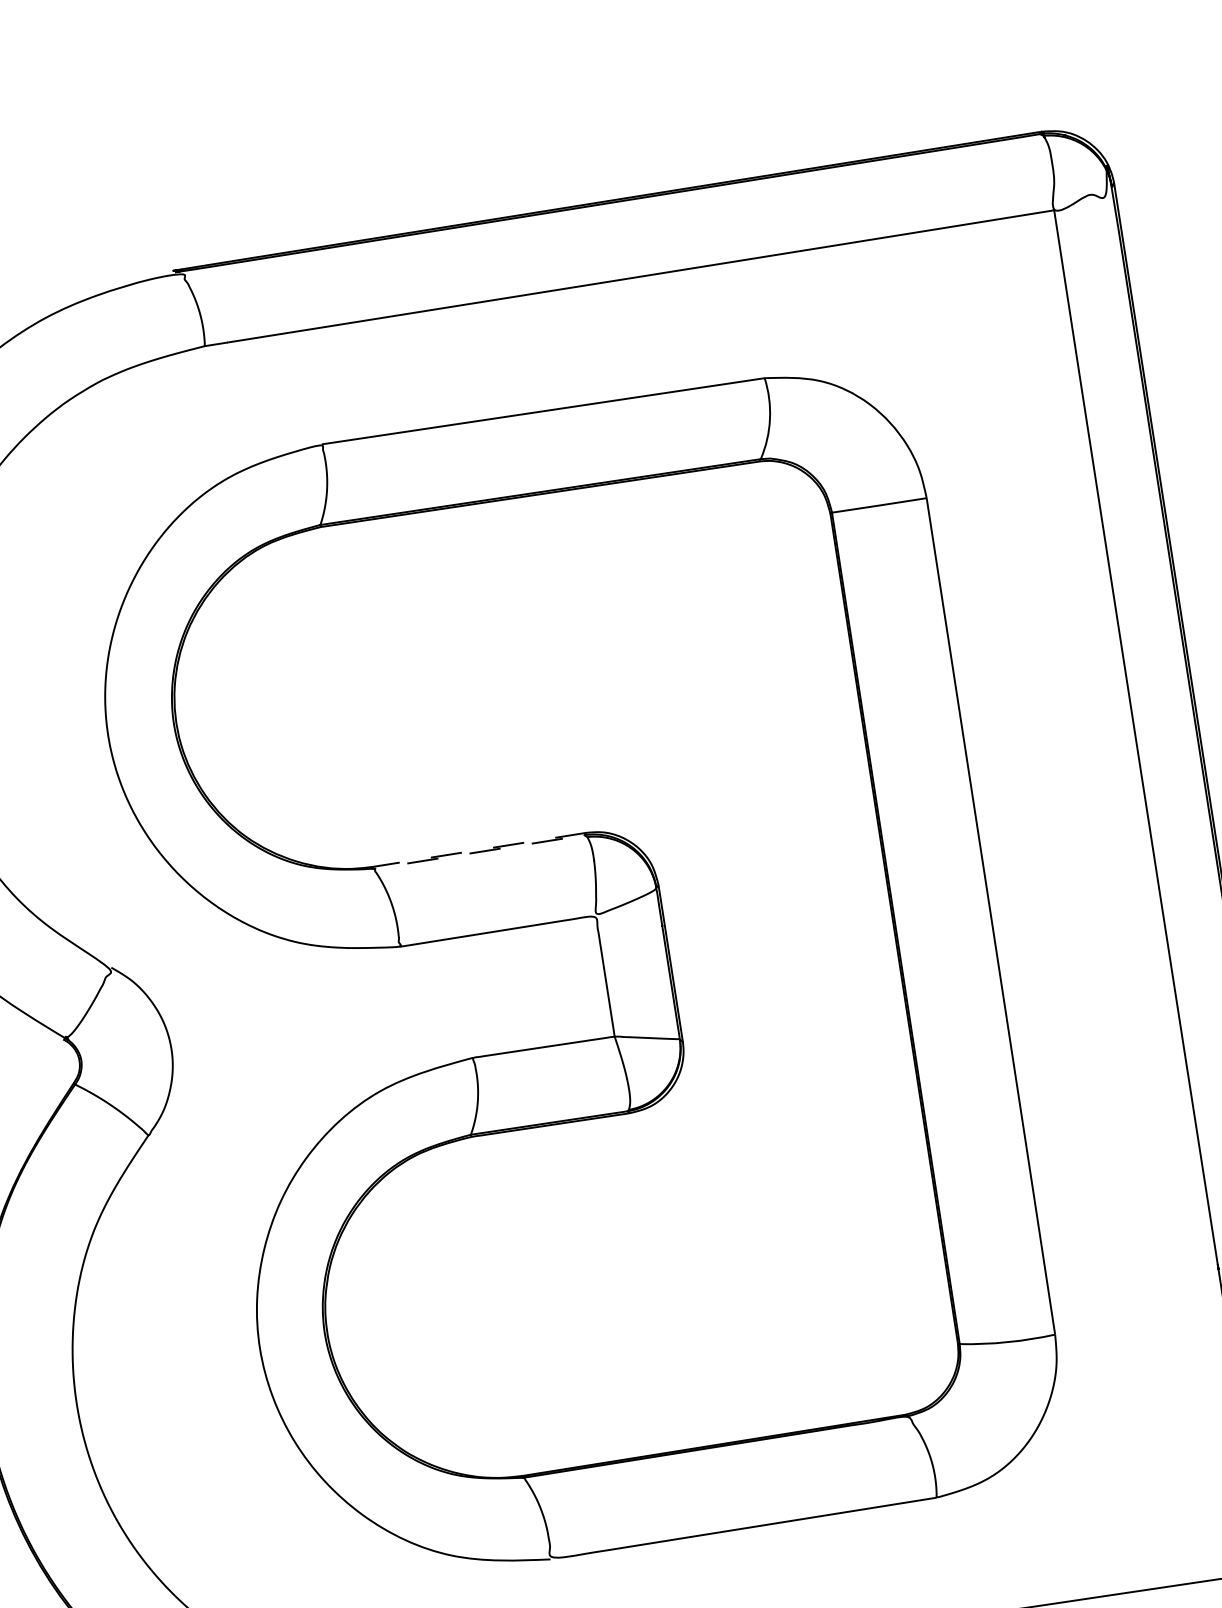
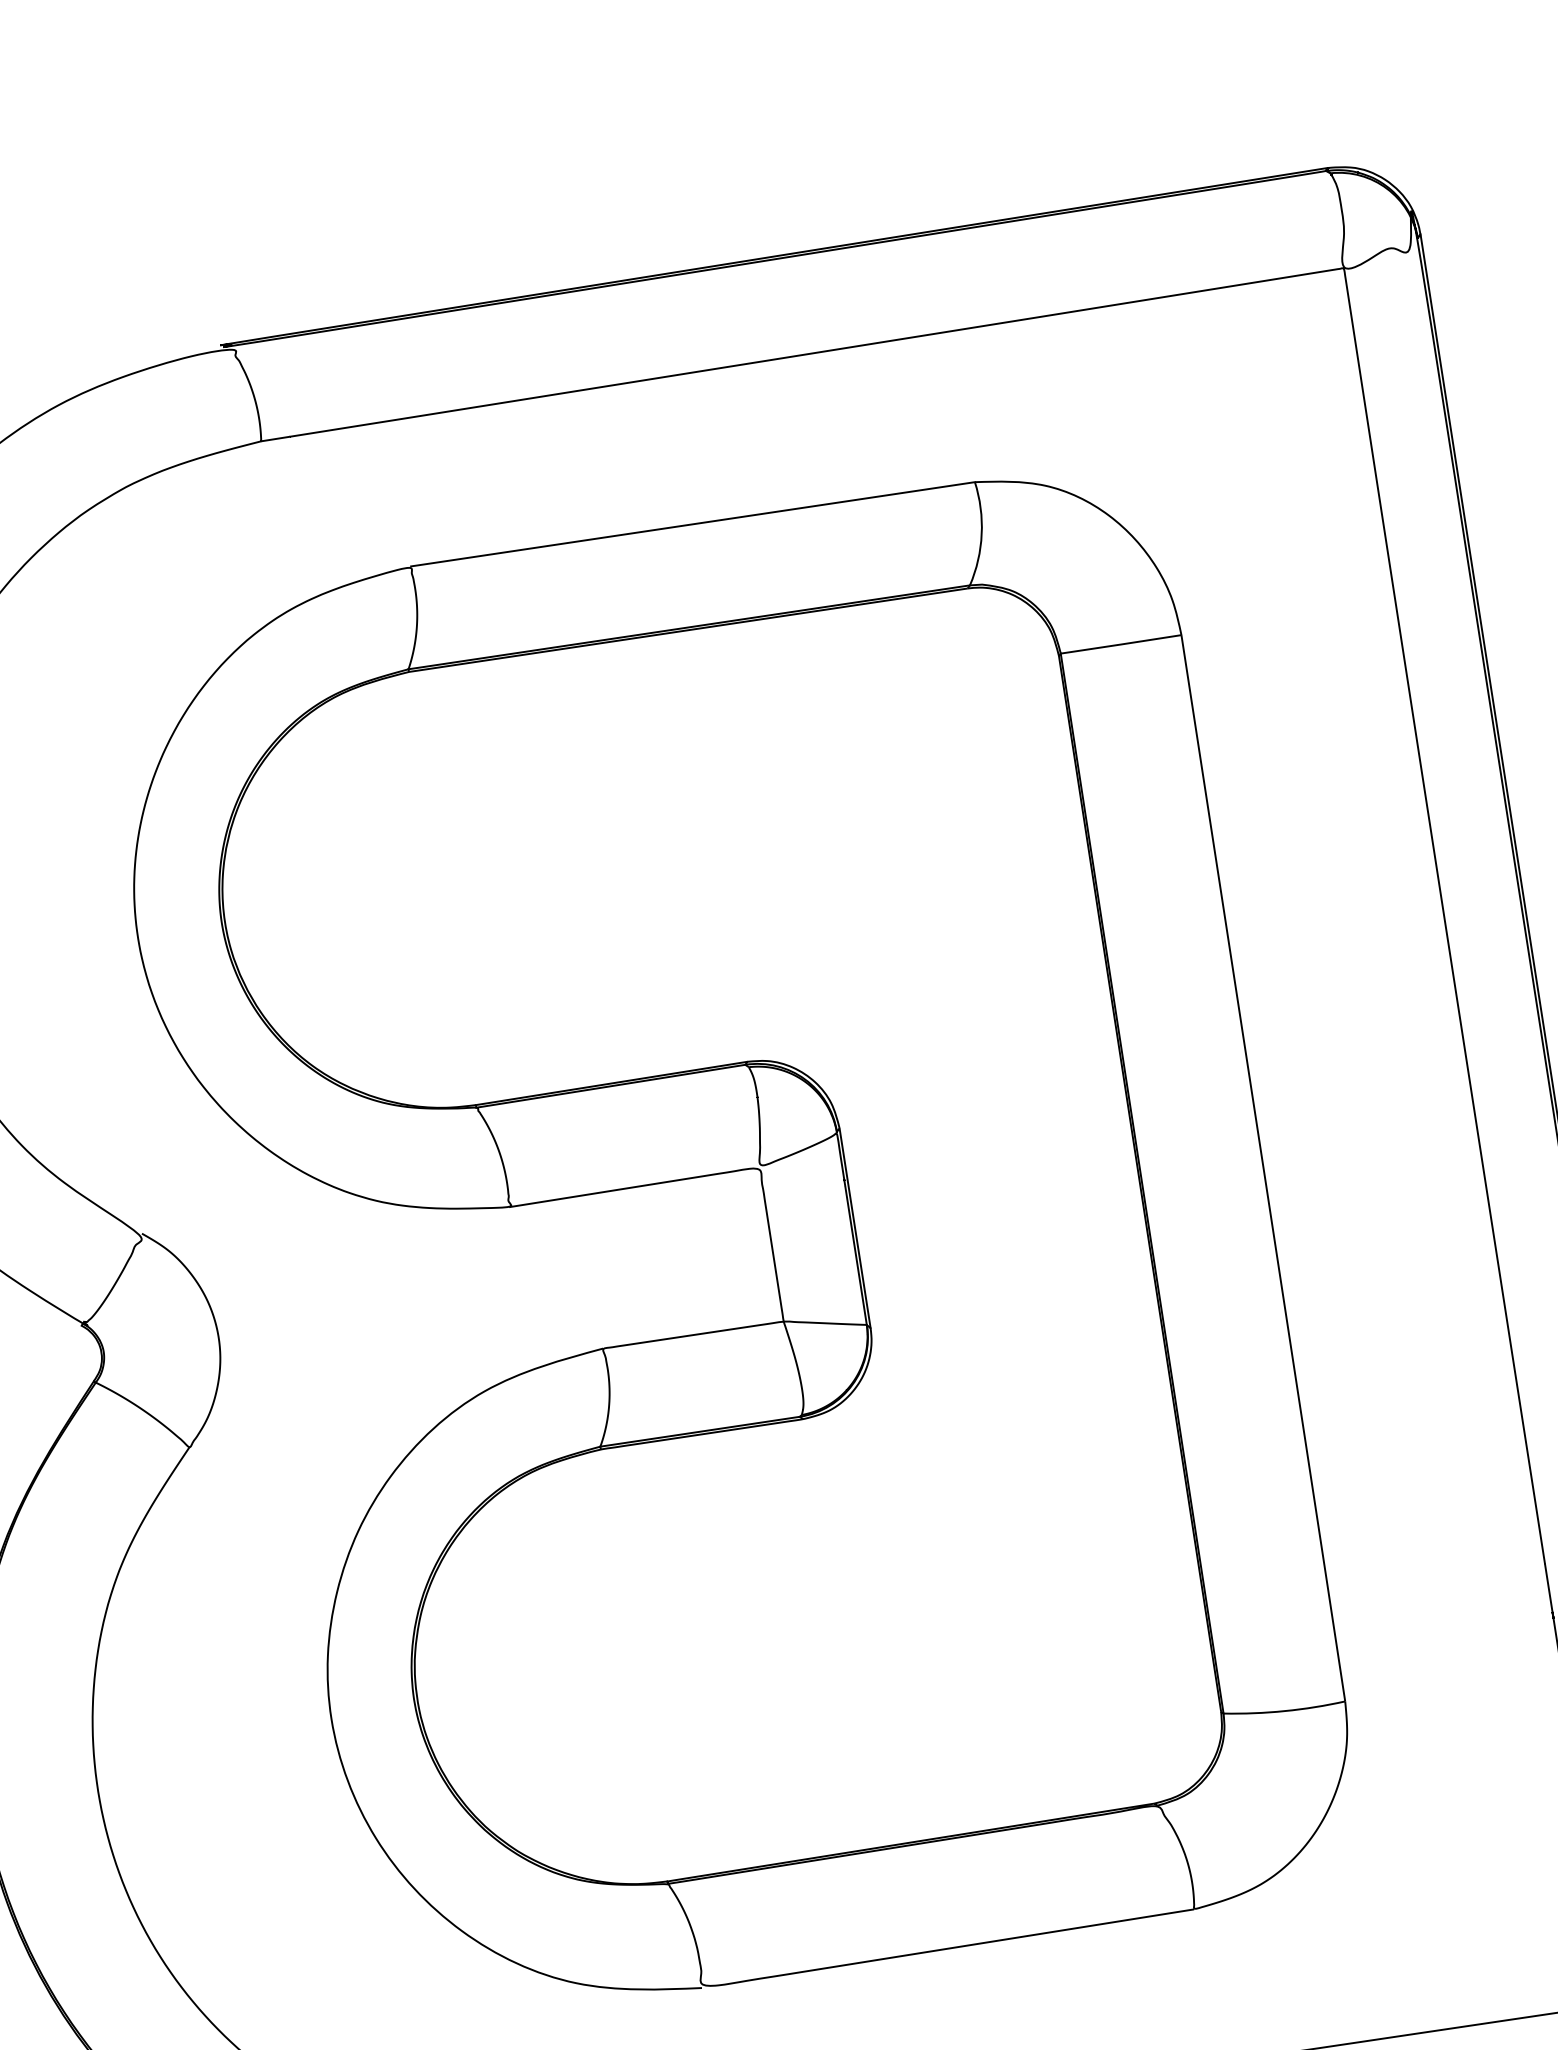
line: (372, 867) -> (475, 1105), dashed -> solid

